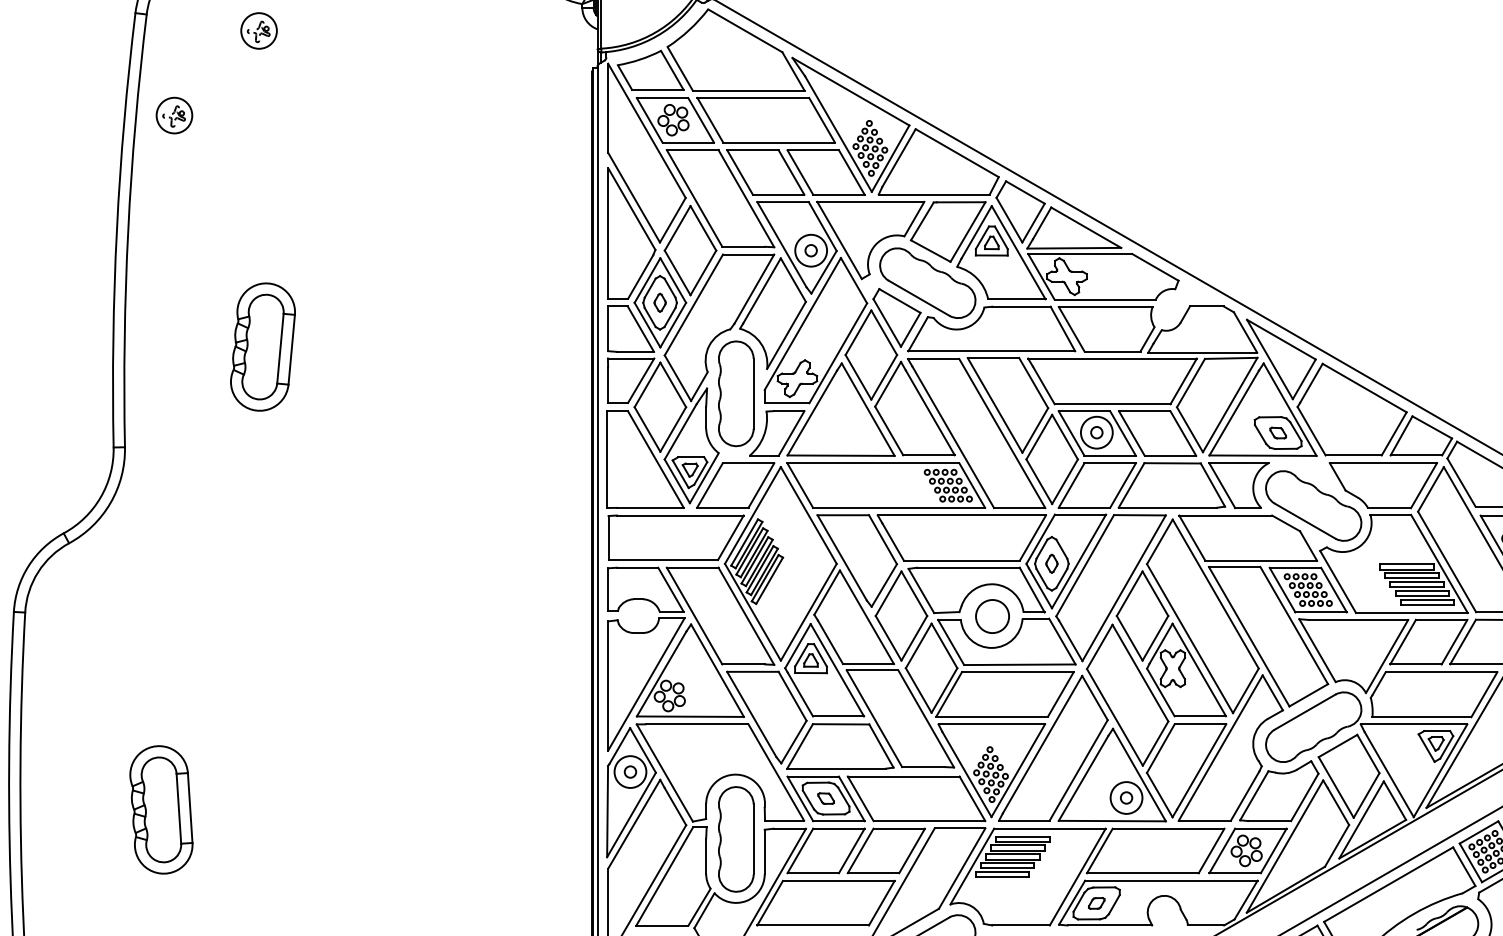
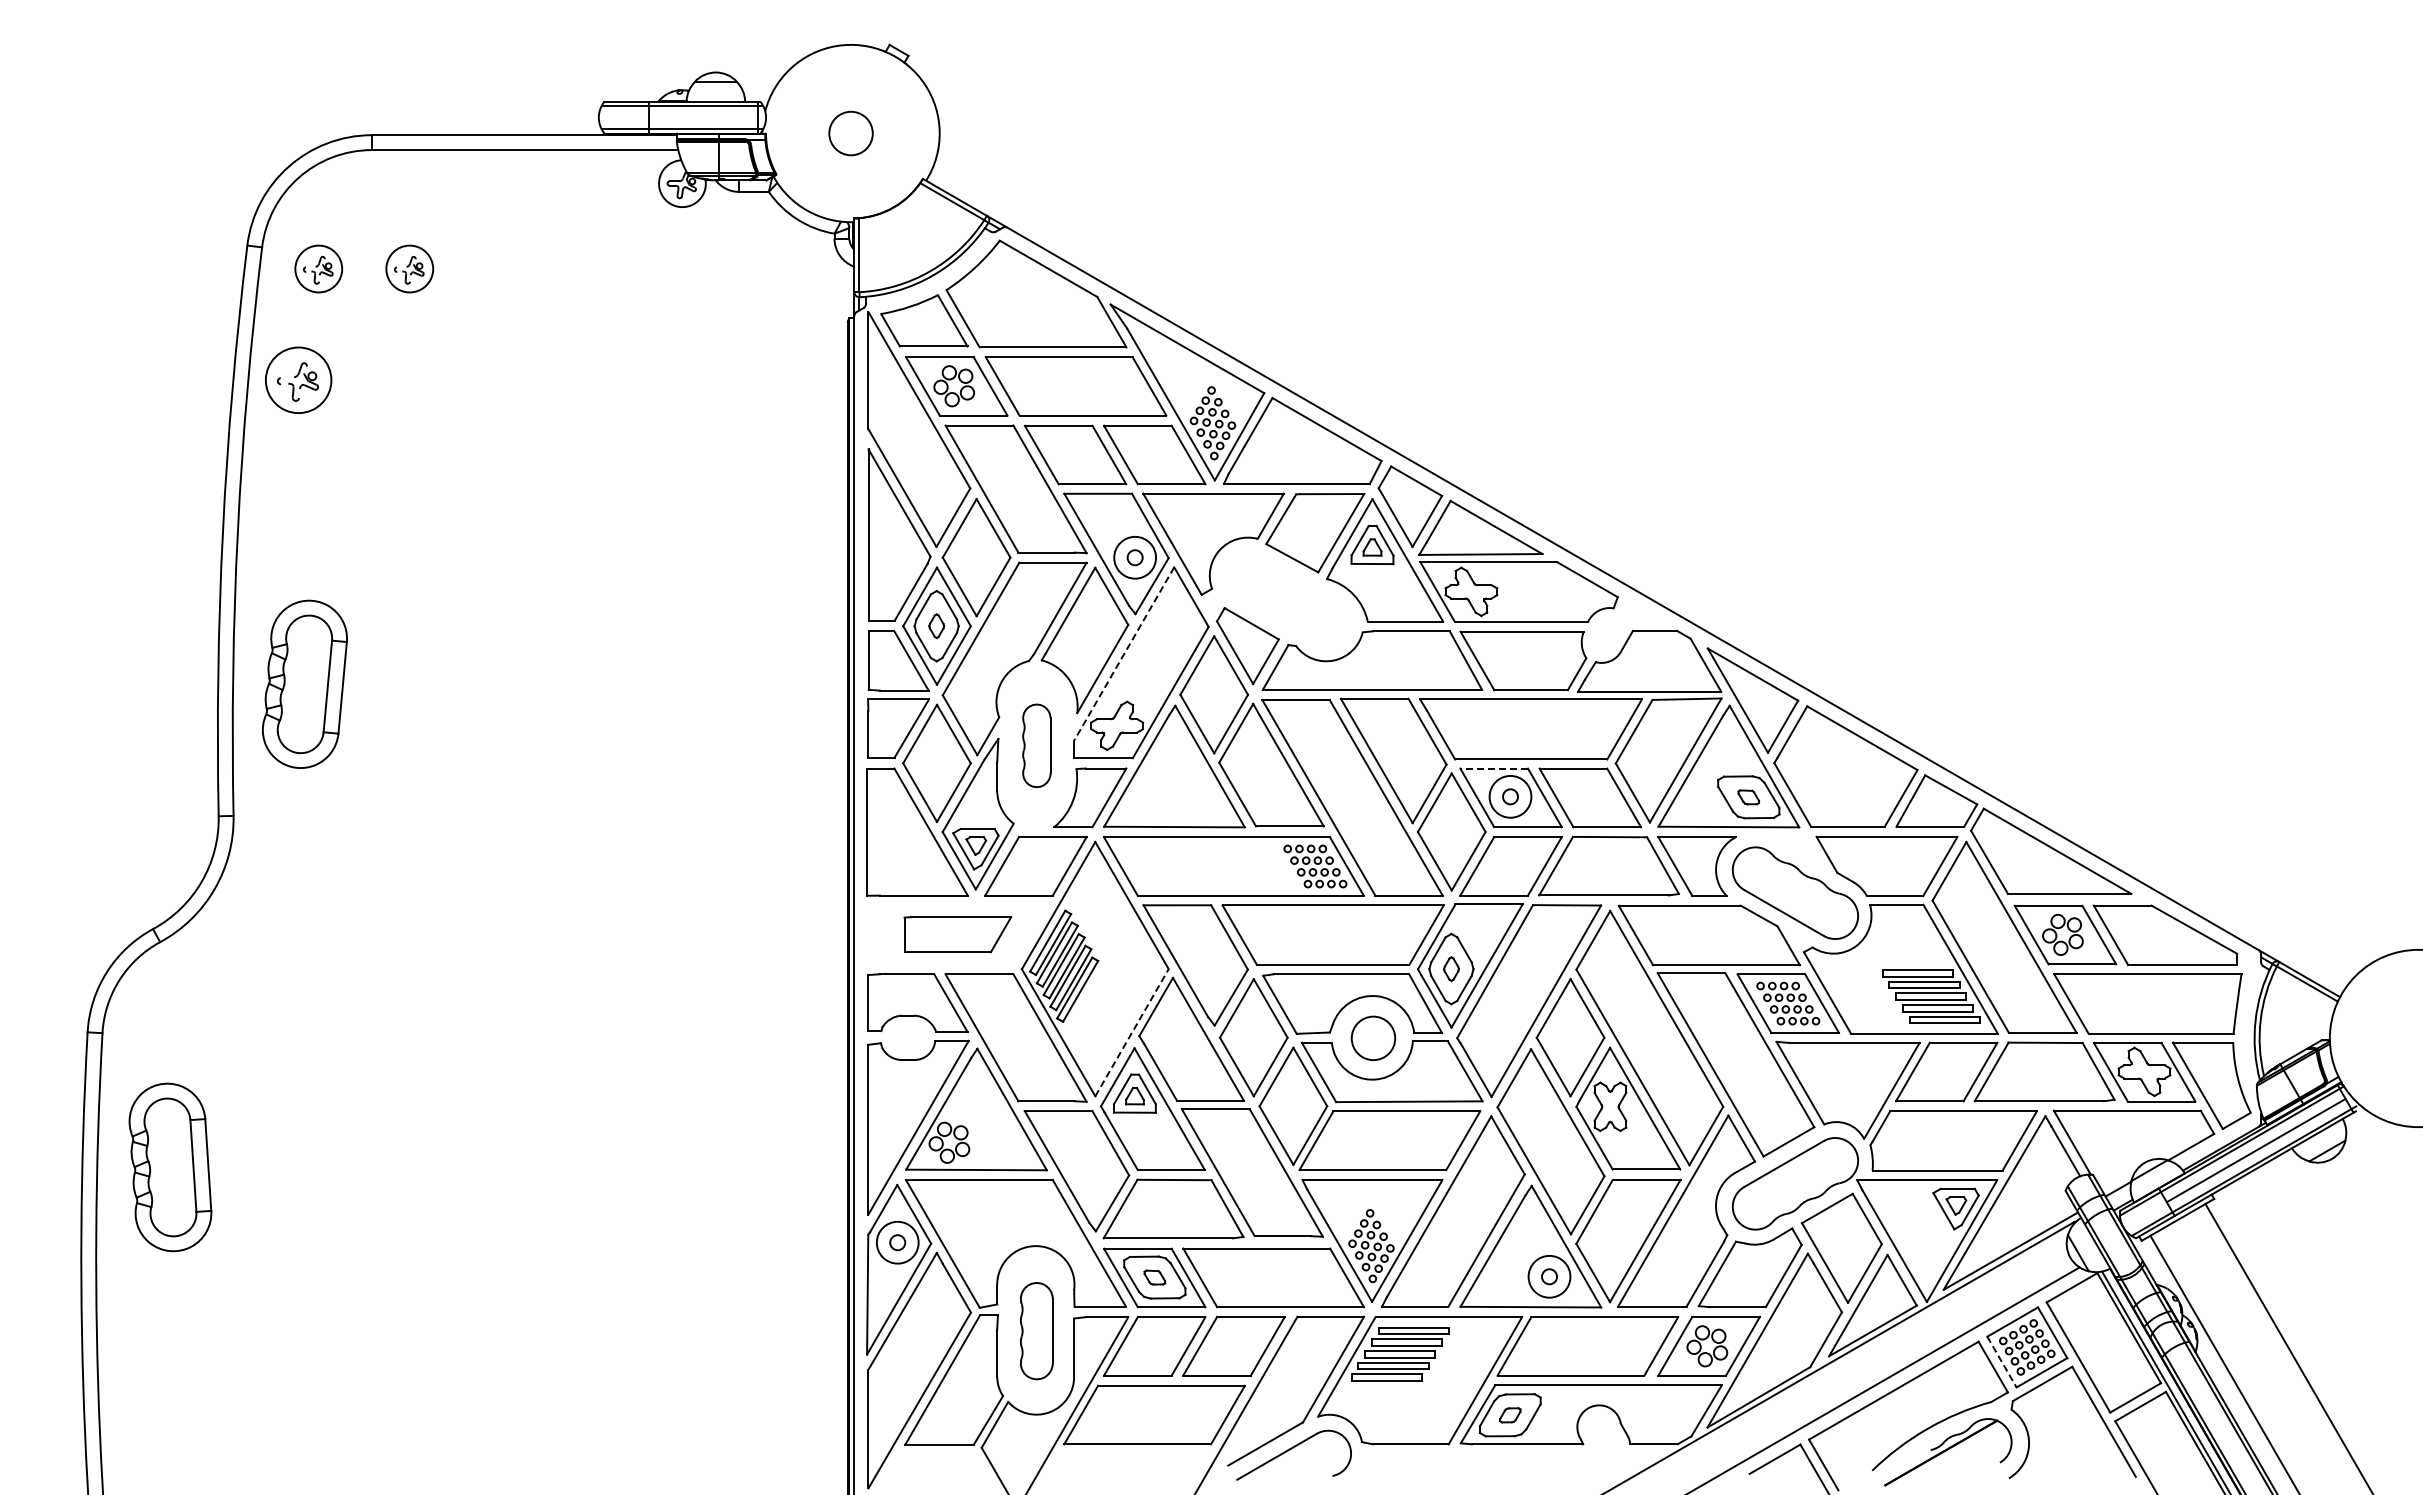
part: (189, 30) -> (318, 268), added
part: (174, 115) -> (298, 379), size x1.4
part: (927, 283) -> (1287, 600), removed
line: (802, 324) -> (1123, 654), solid -> dashed
part: (262, 346) -> (304, 683), moved
part: (736, 393) -> (1036, 745), size x0.6
line: (1084, 411) -> (1494, 768), solid -> dashed
part: (675, 537) -> (957, 934), size x0.6
line: (809, 612) -> (1132, 1032), solid -> dashed
part: (161, 809) -> (170, 1167), moved
part: (736, 838) -> (1036, 1330), size x0.7
line: (1471, 863) -> (2002, 1362), solid -> dashed

